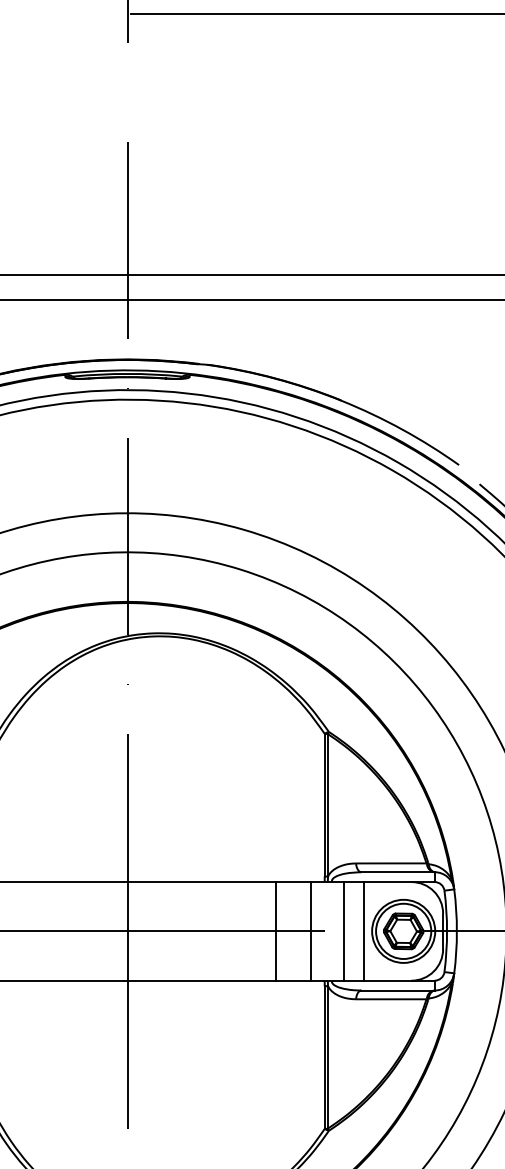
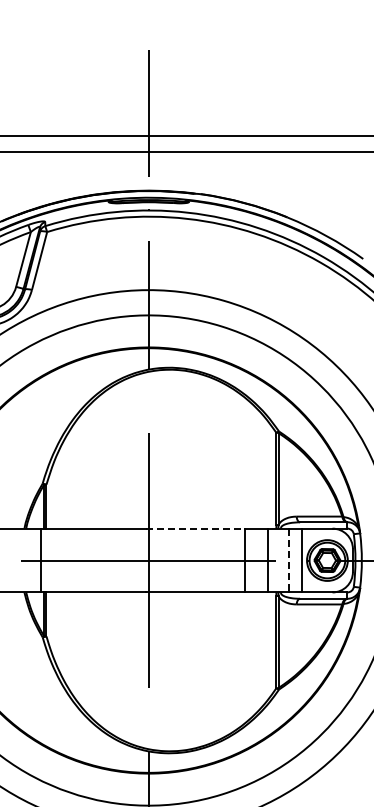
line: (201, 881) -> (196, 528), solid -> dashed
line: (343, 931) -> (288, 560), solid -> dashed

